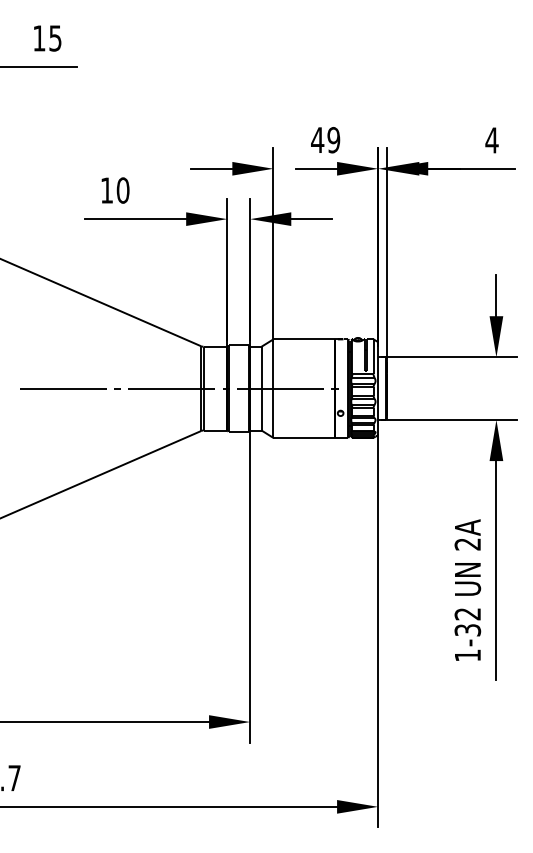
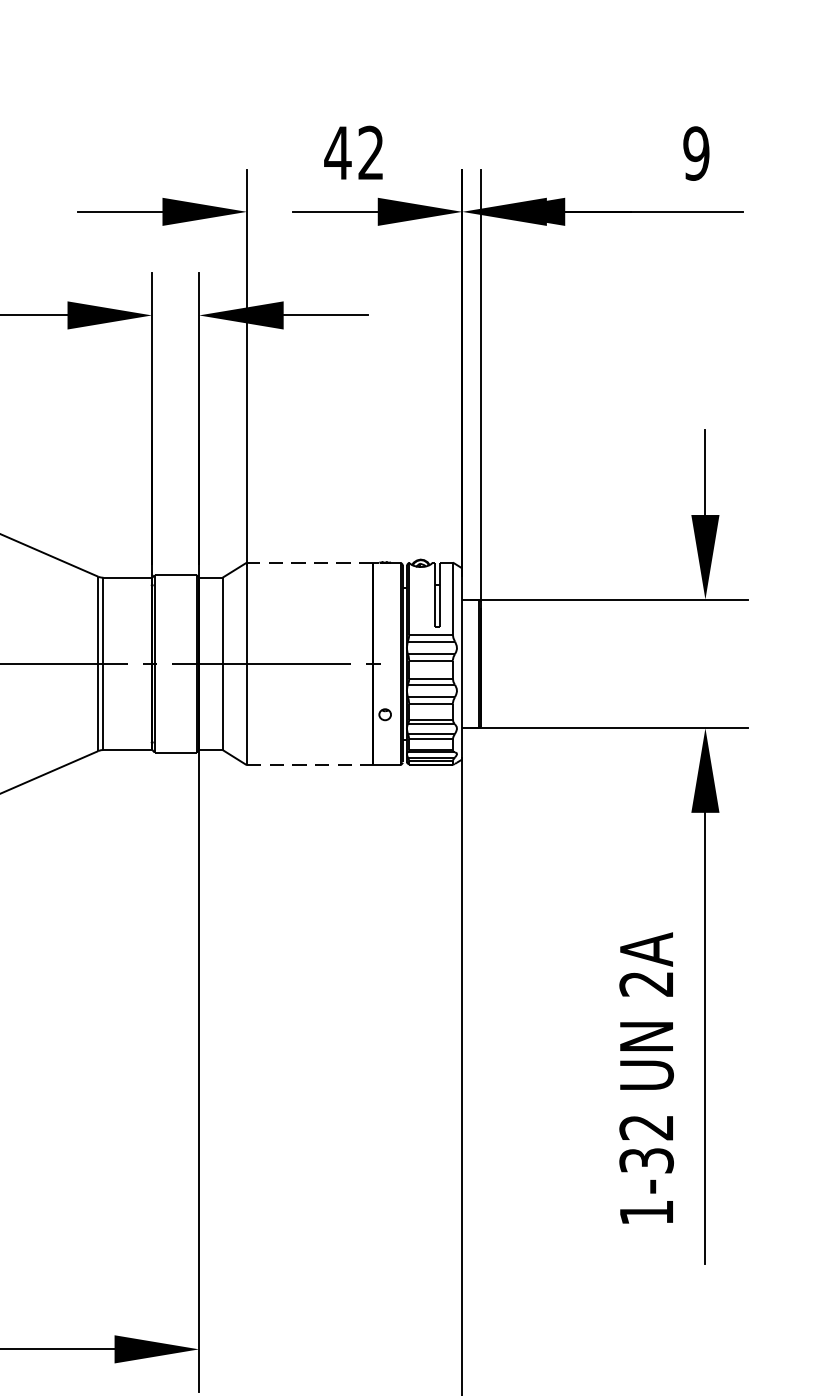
text: (333, 140) -> (370, 153), 49 -> 42
text: (491, 140) -> (695, 153), 4 -> 9
line: (304, 339) -> (310, 562), solid -> dashed
line: (304, 437) -> (310, 764), solid -> dashed

